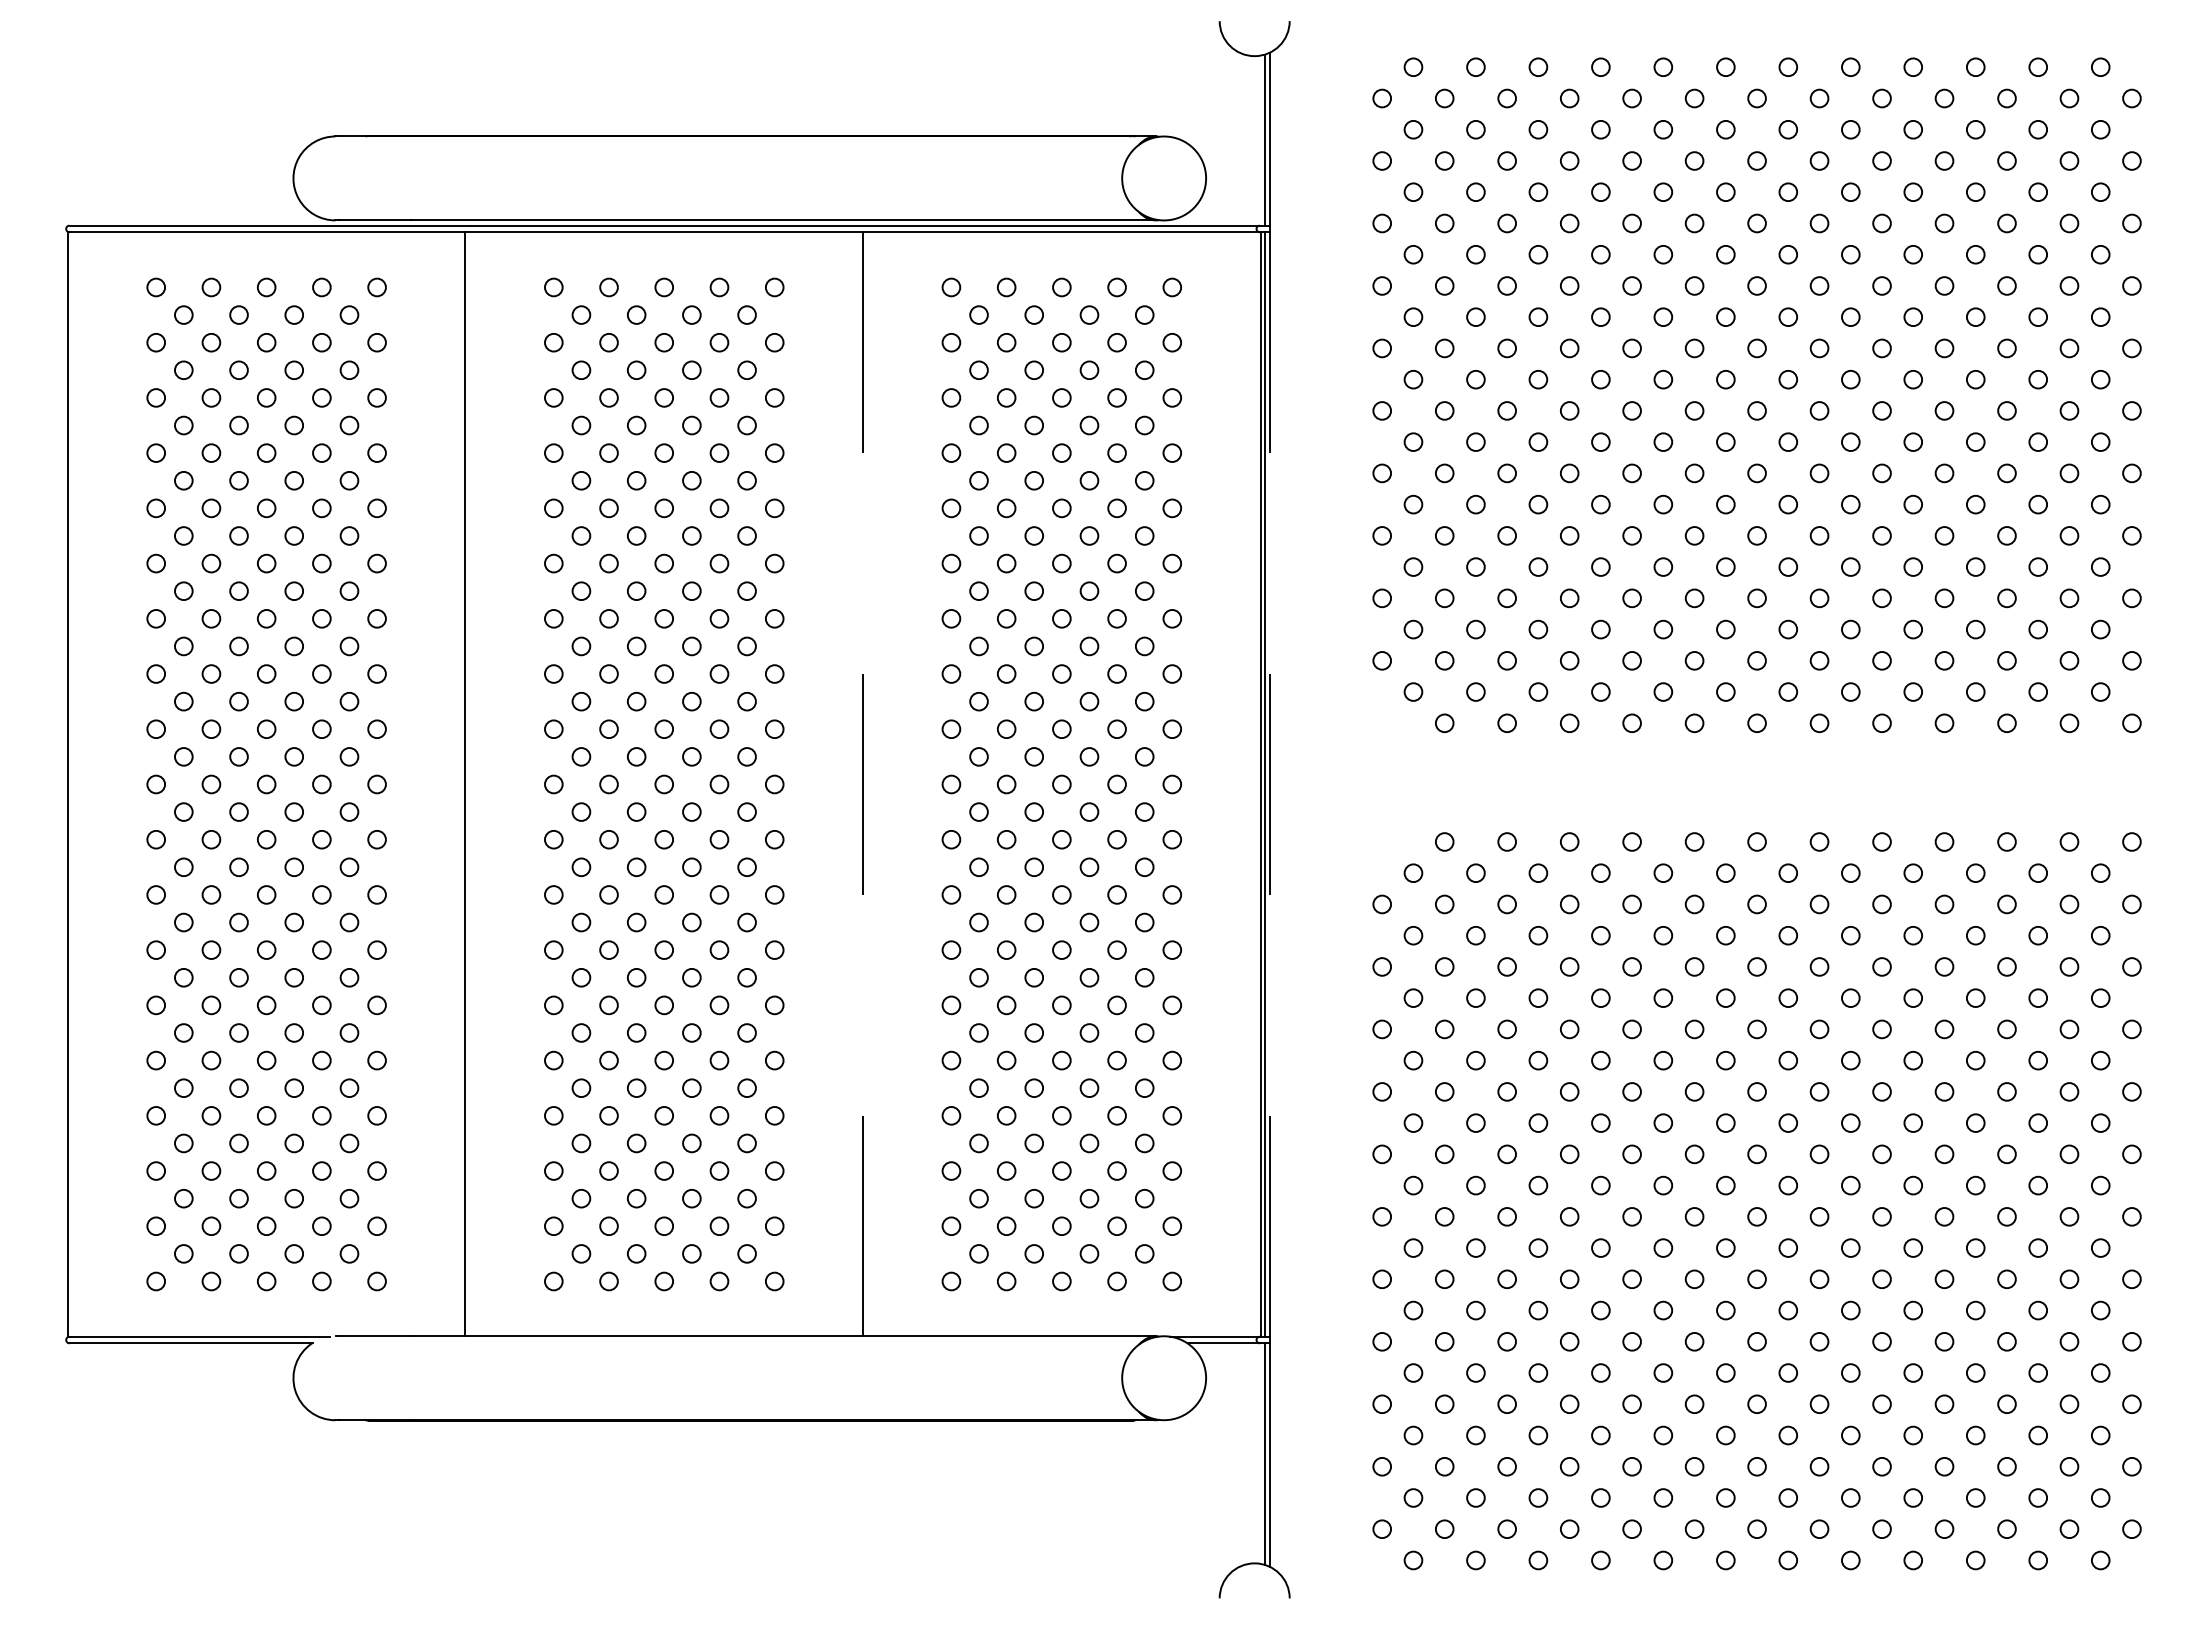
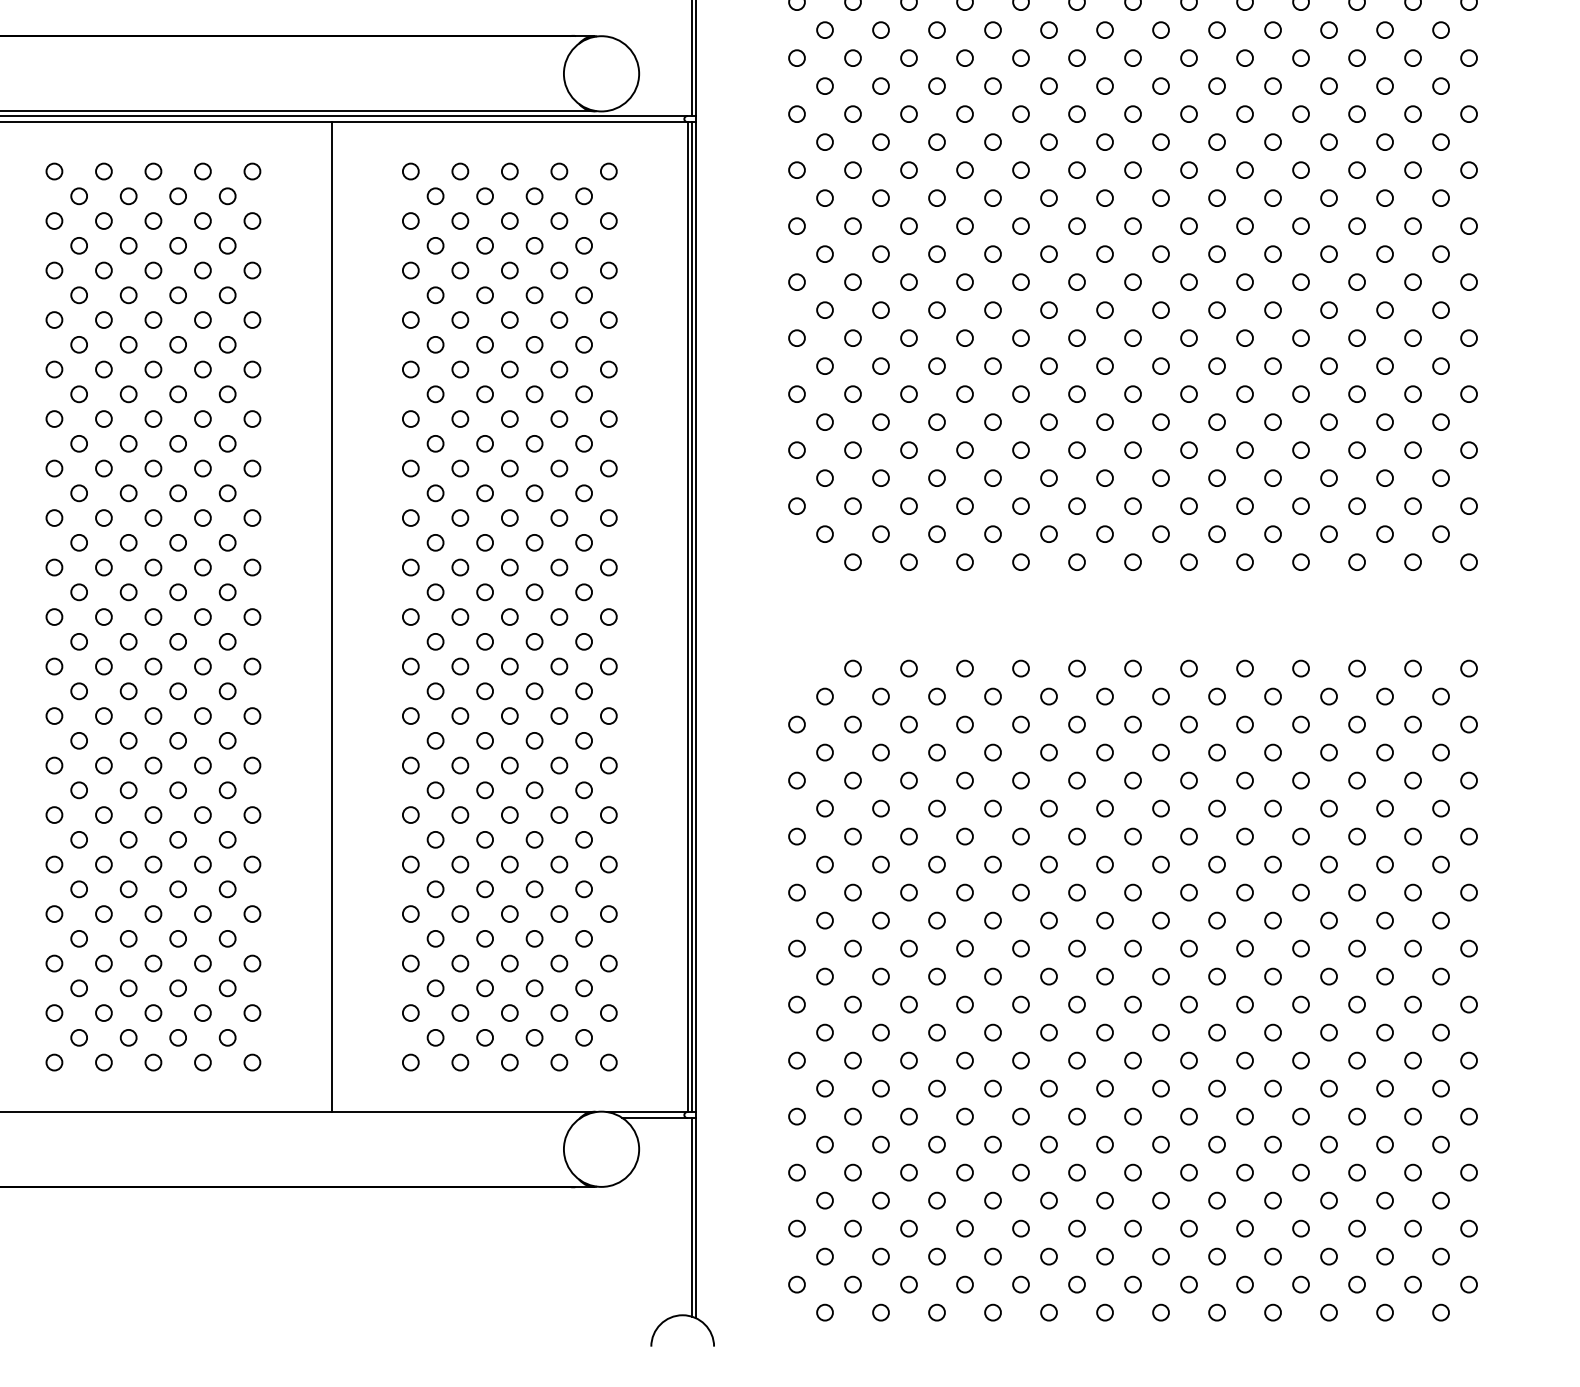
line: (863, 784) -> (332, 617), dashed -> solid
line: (1269, 784) -> (695, 617), dashed -> solid

